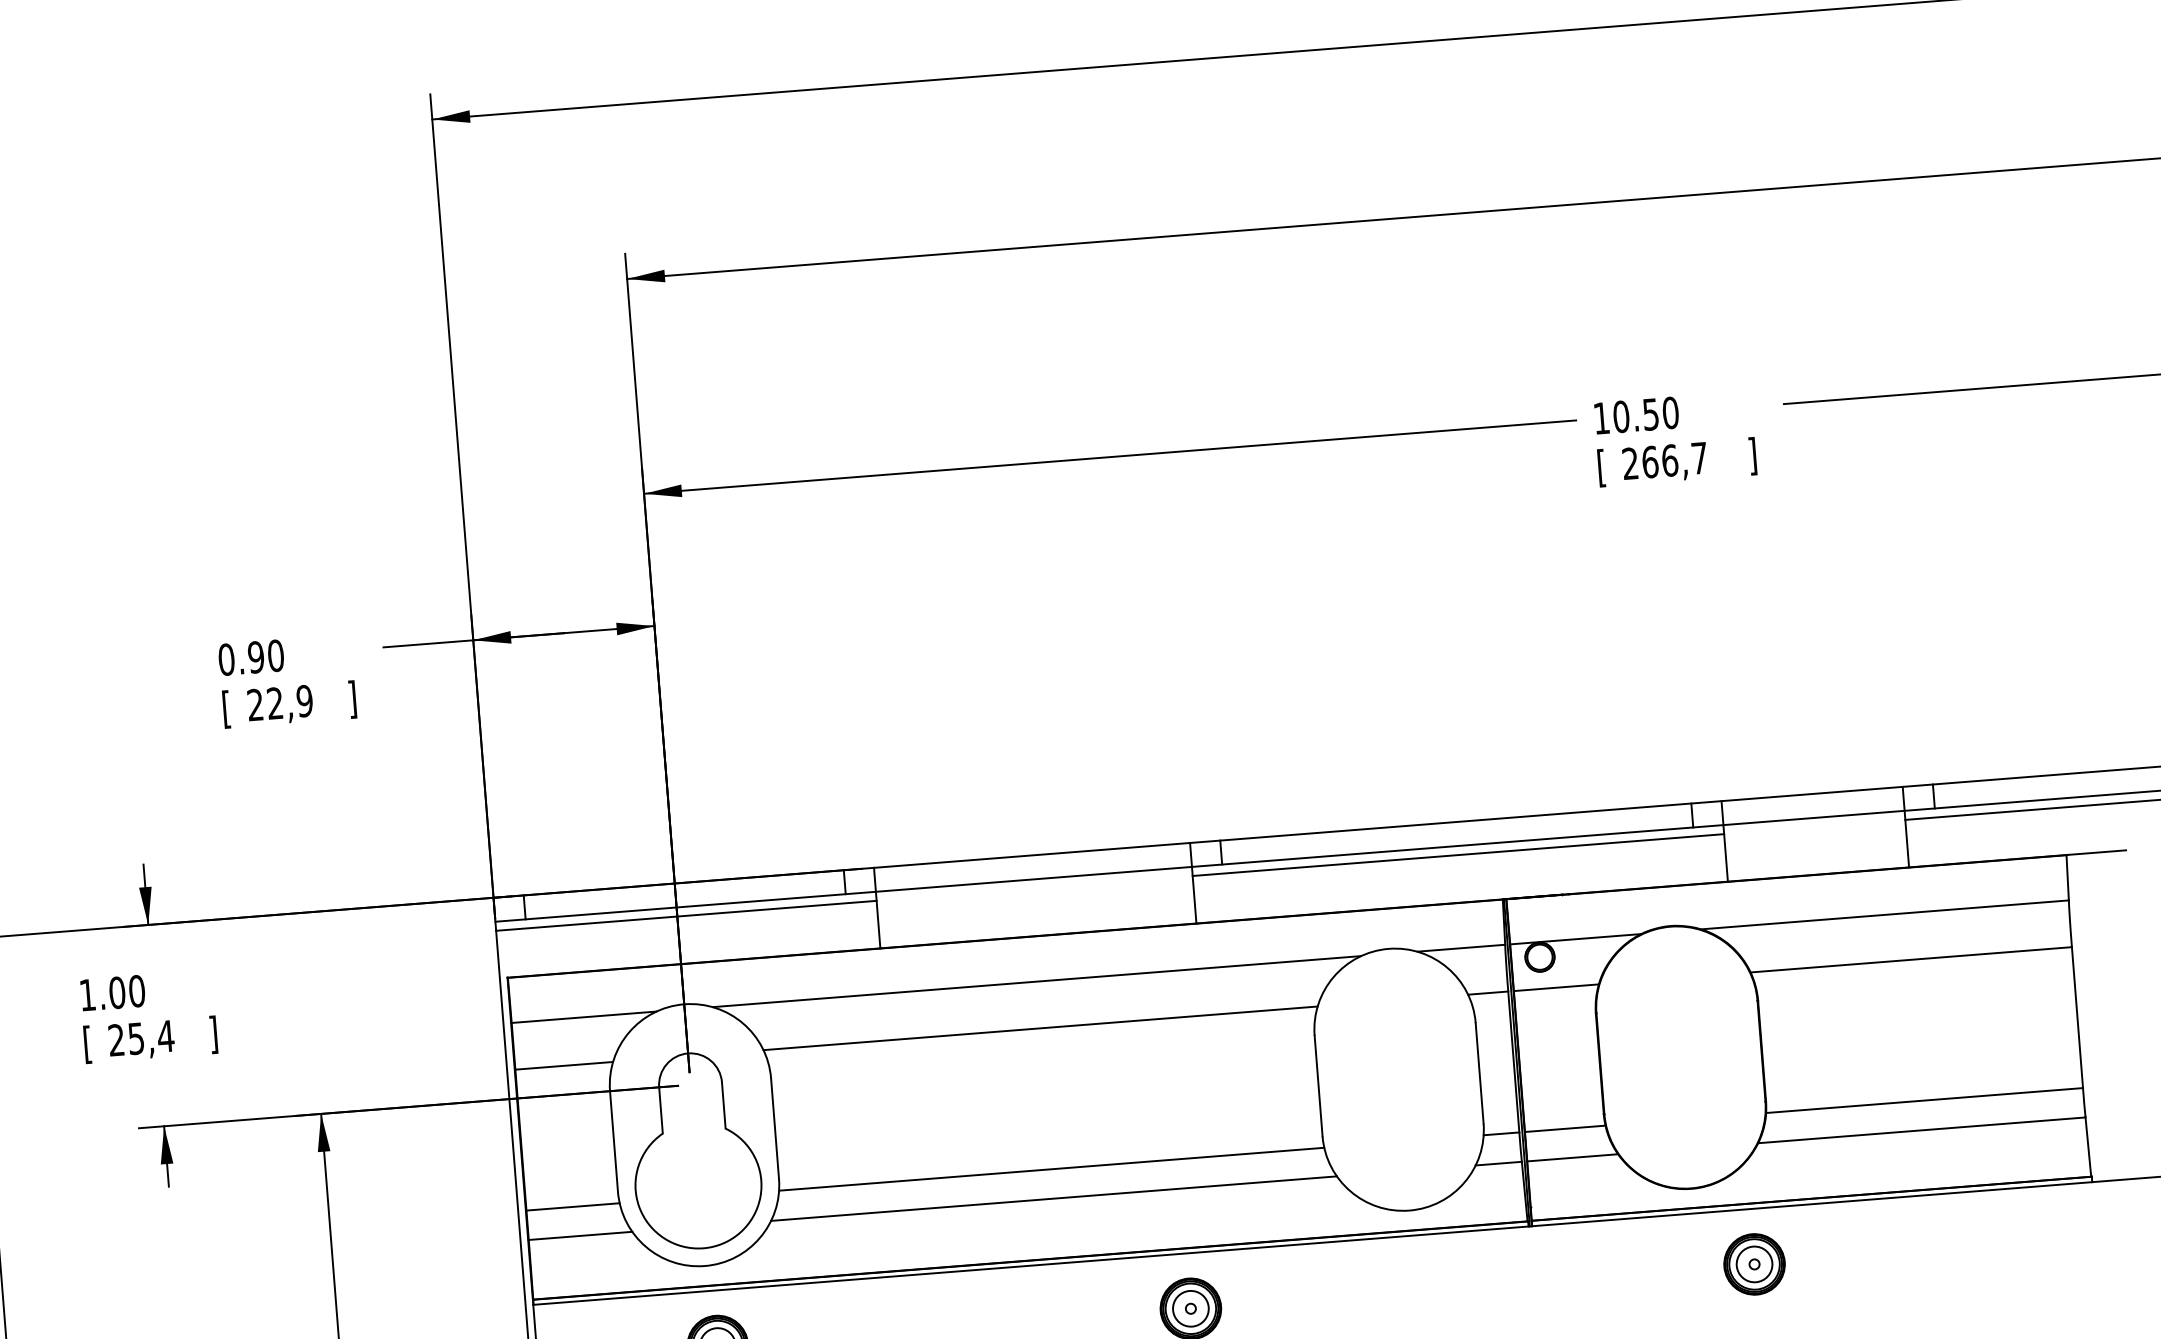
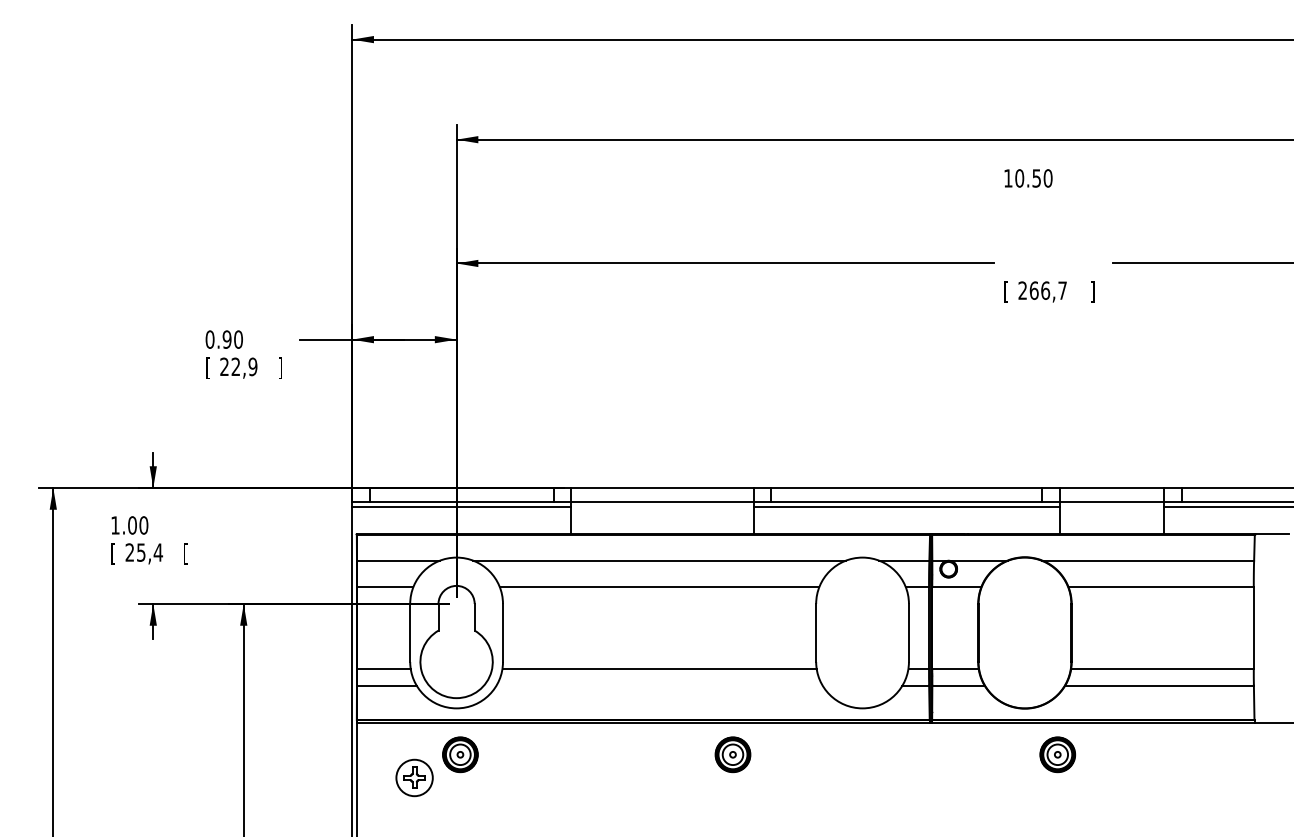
text: (1636, 415) -> (1028, 178), moved
text: (213, 1034) -> (185, 553), ] -> [
line: (1053, 1198) -> (659, 685), removed

